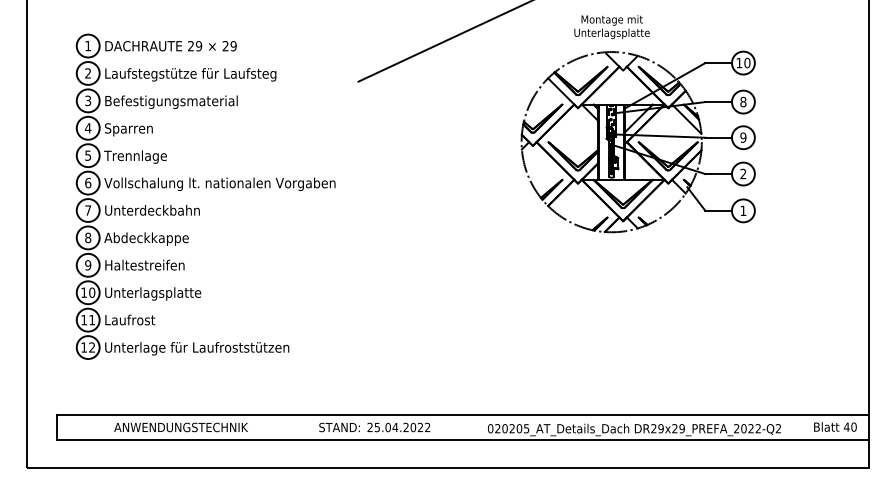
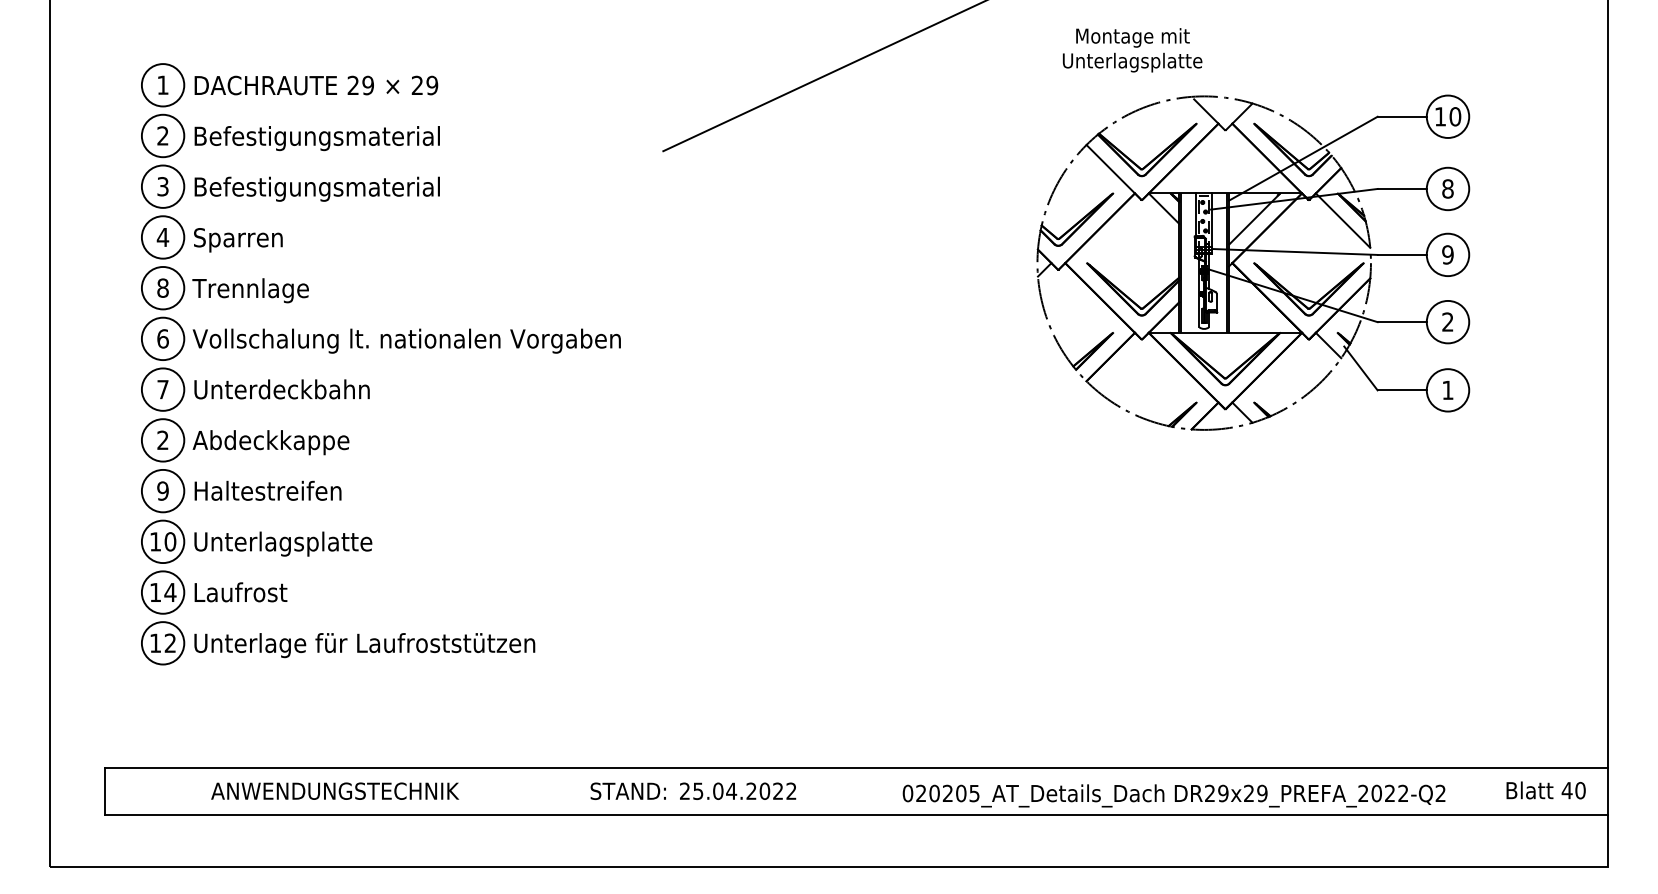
text: (191, 74) -> (354, 137), Laufstegstütze für Laufsteg -> Befestigungsmaterial
part: (637, 141) -> (1251, 261), moved
text: (88, 155) -> (163, 287), 5 -> 8
text: (88, 237) -> (163, 439), 8 -> 2
text: (91, 320) -> (169, 593), 11 -> 14

